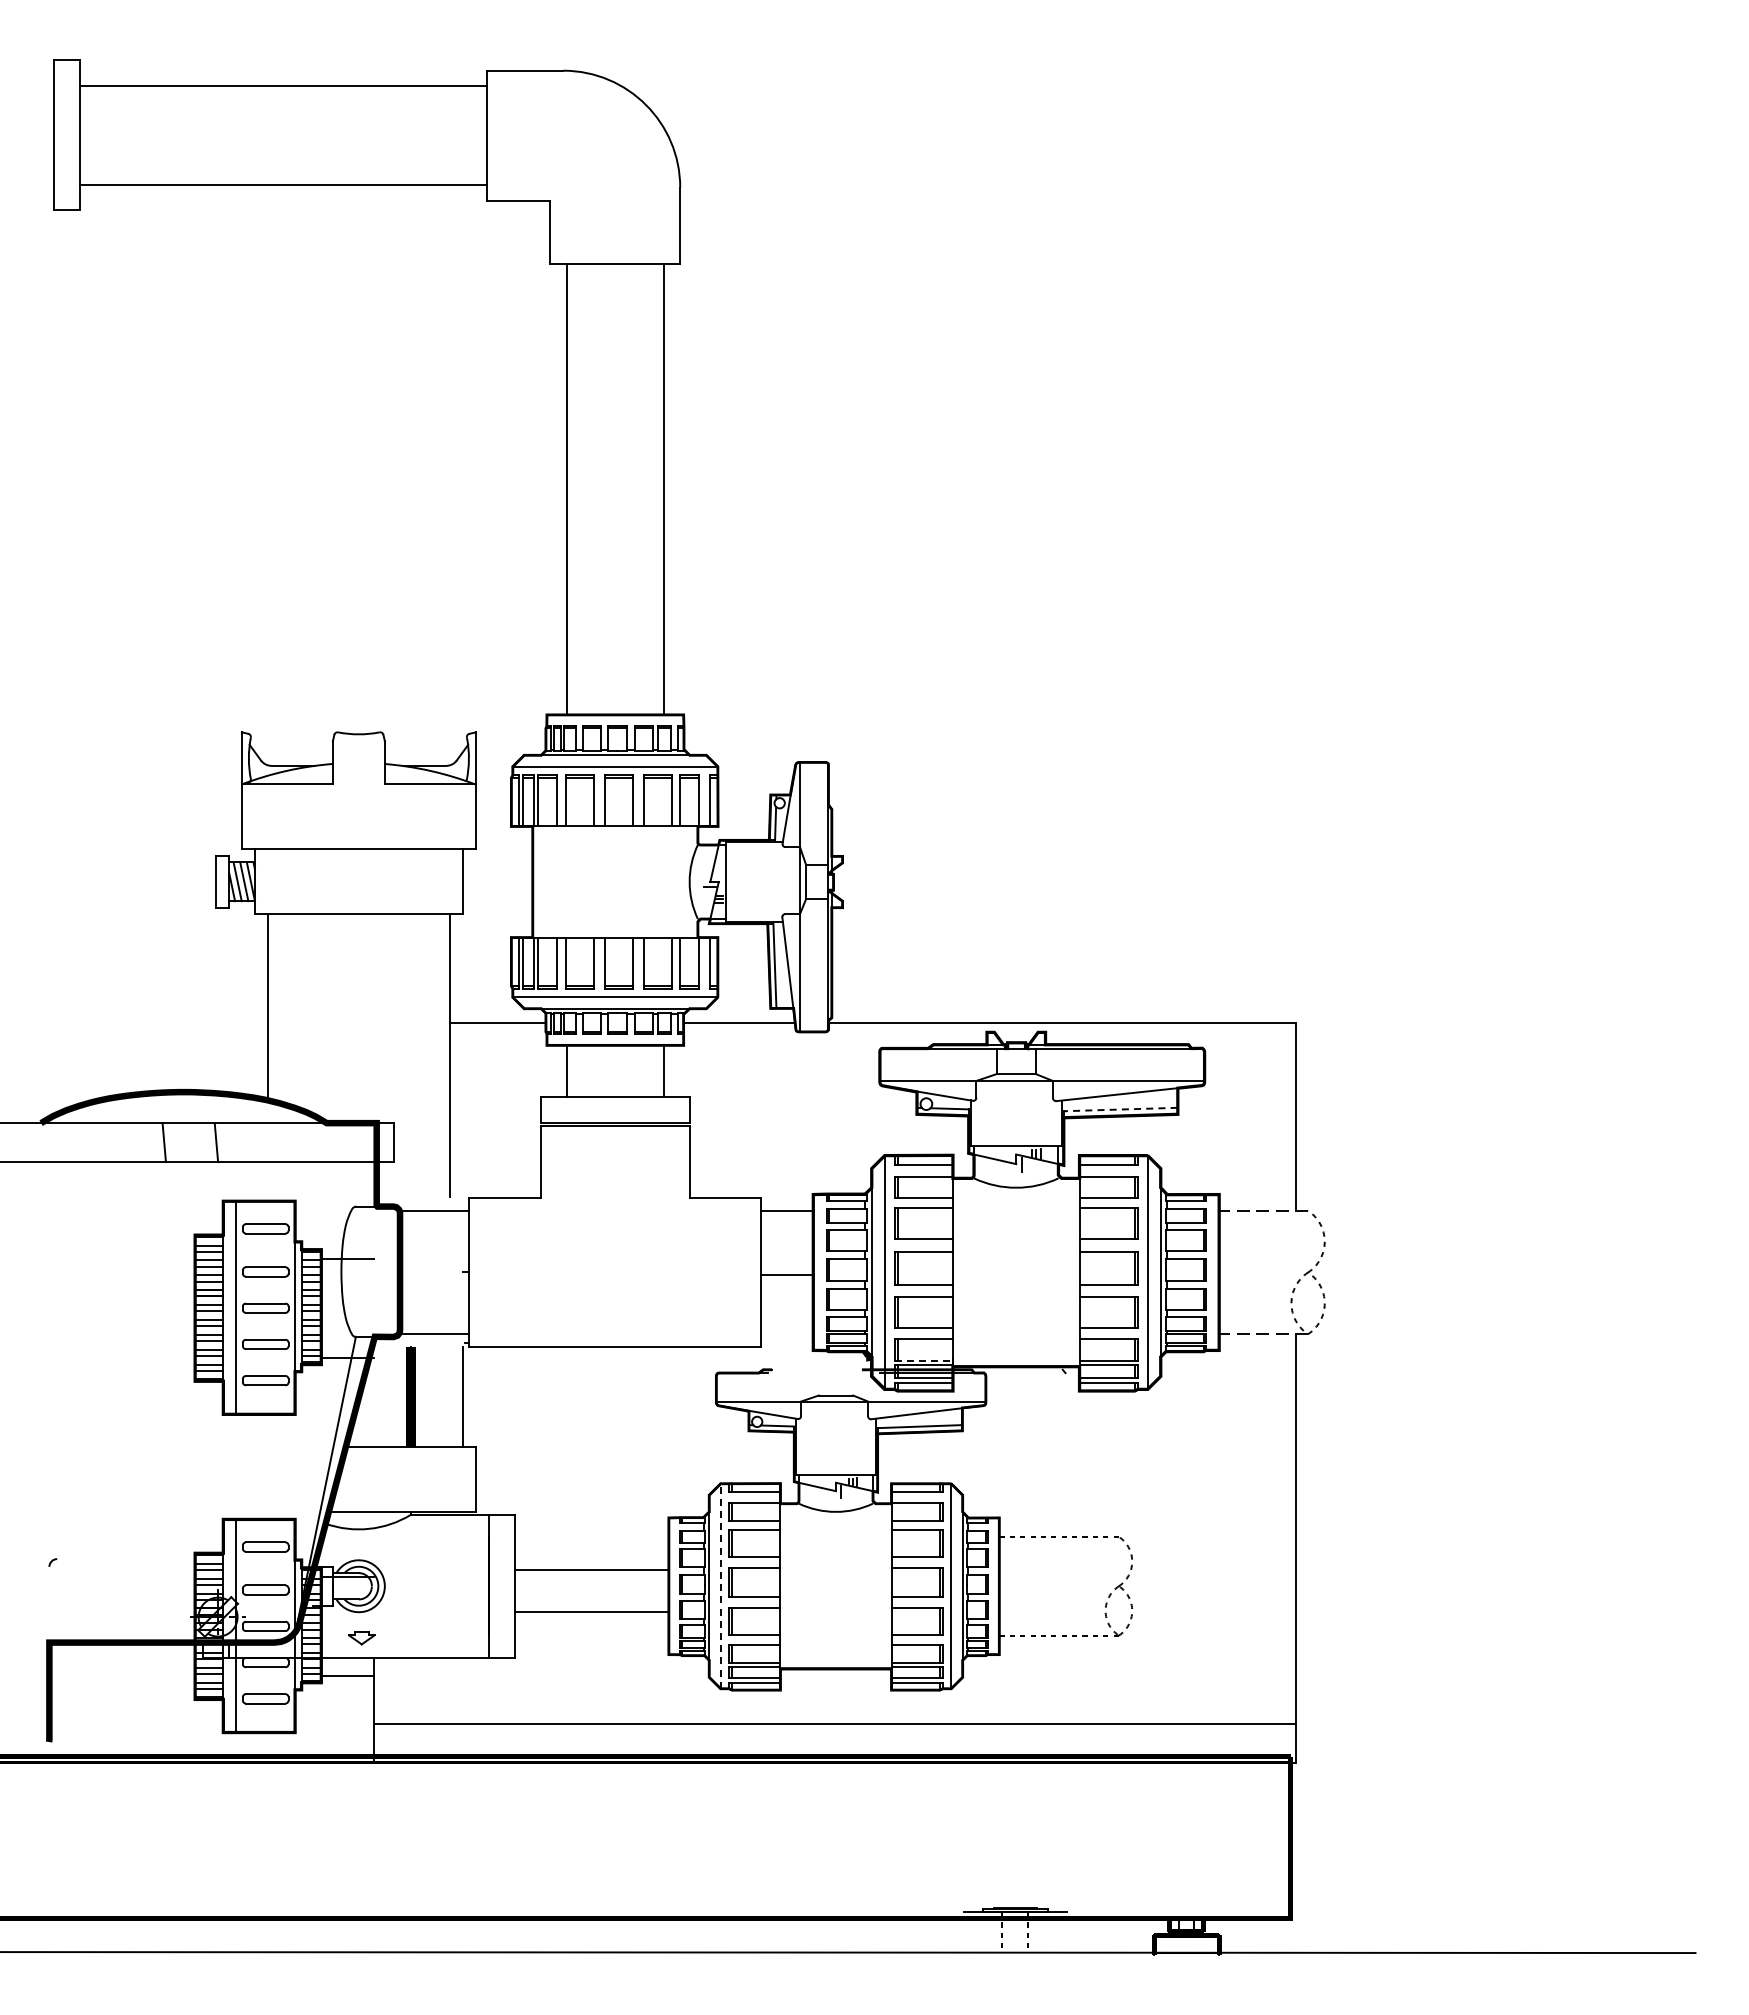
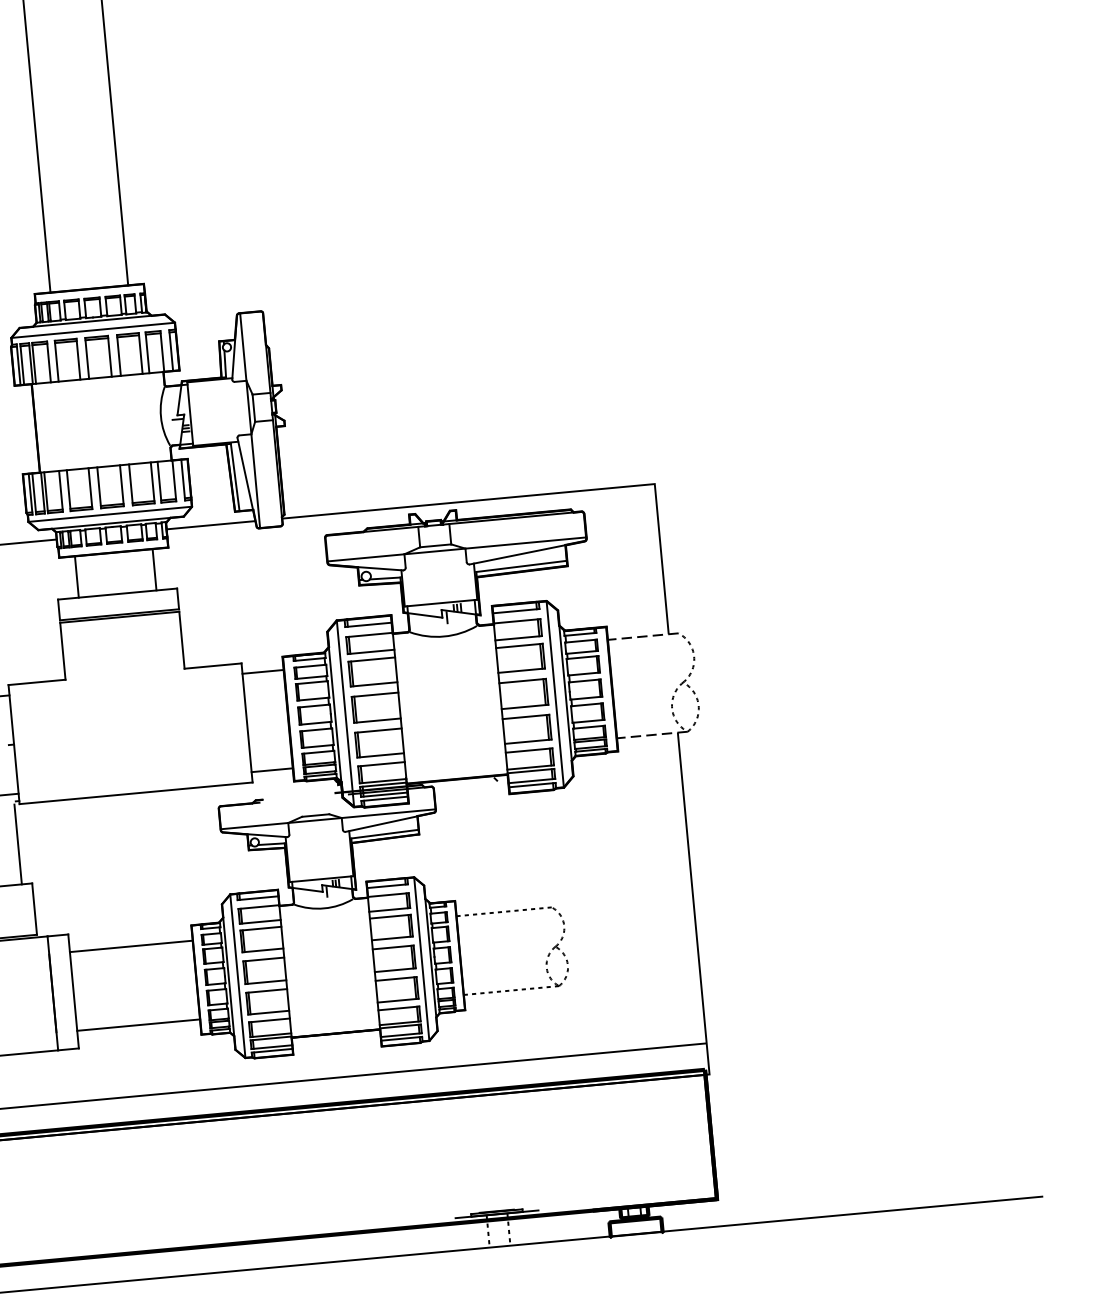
line: (1120, 1109) -> (521, 566), dashed -> solid
line: (787, 1275) -> (272, 770), moved
line: (924, 1360) -> (383, 781), dashed -> solid
line: (591, 1569) -> (138, 1025), moved
line: (720, 1585) -> (237, 975), dashed -> solid
line: (591, 1611) -> (131, 946), moved

